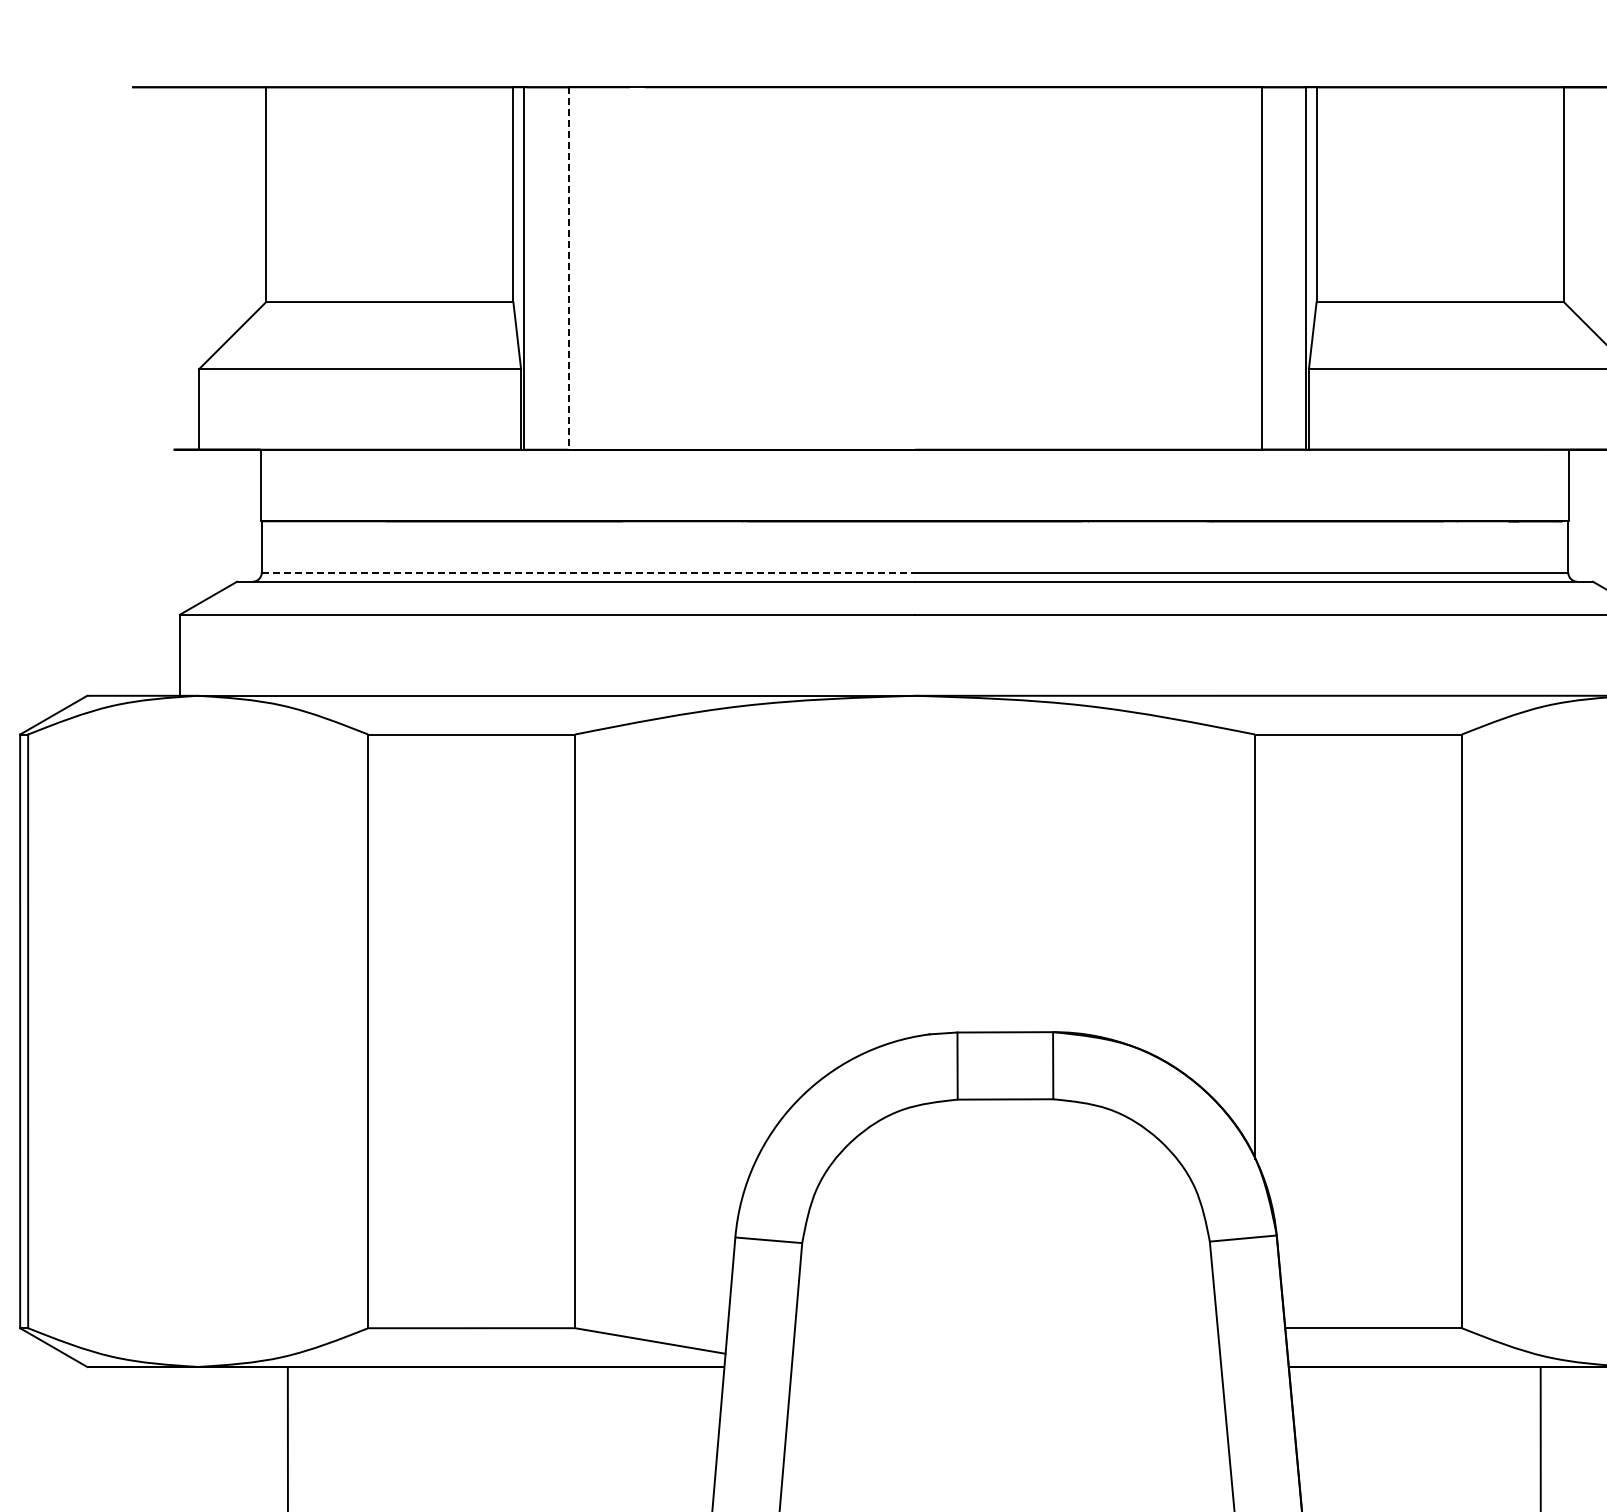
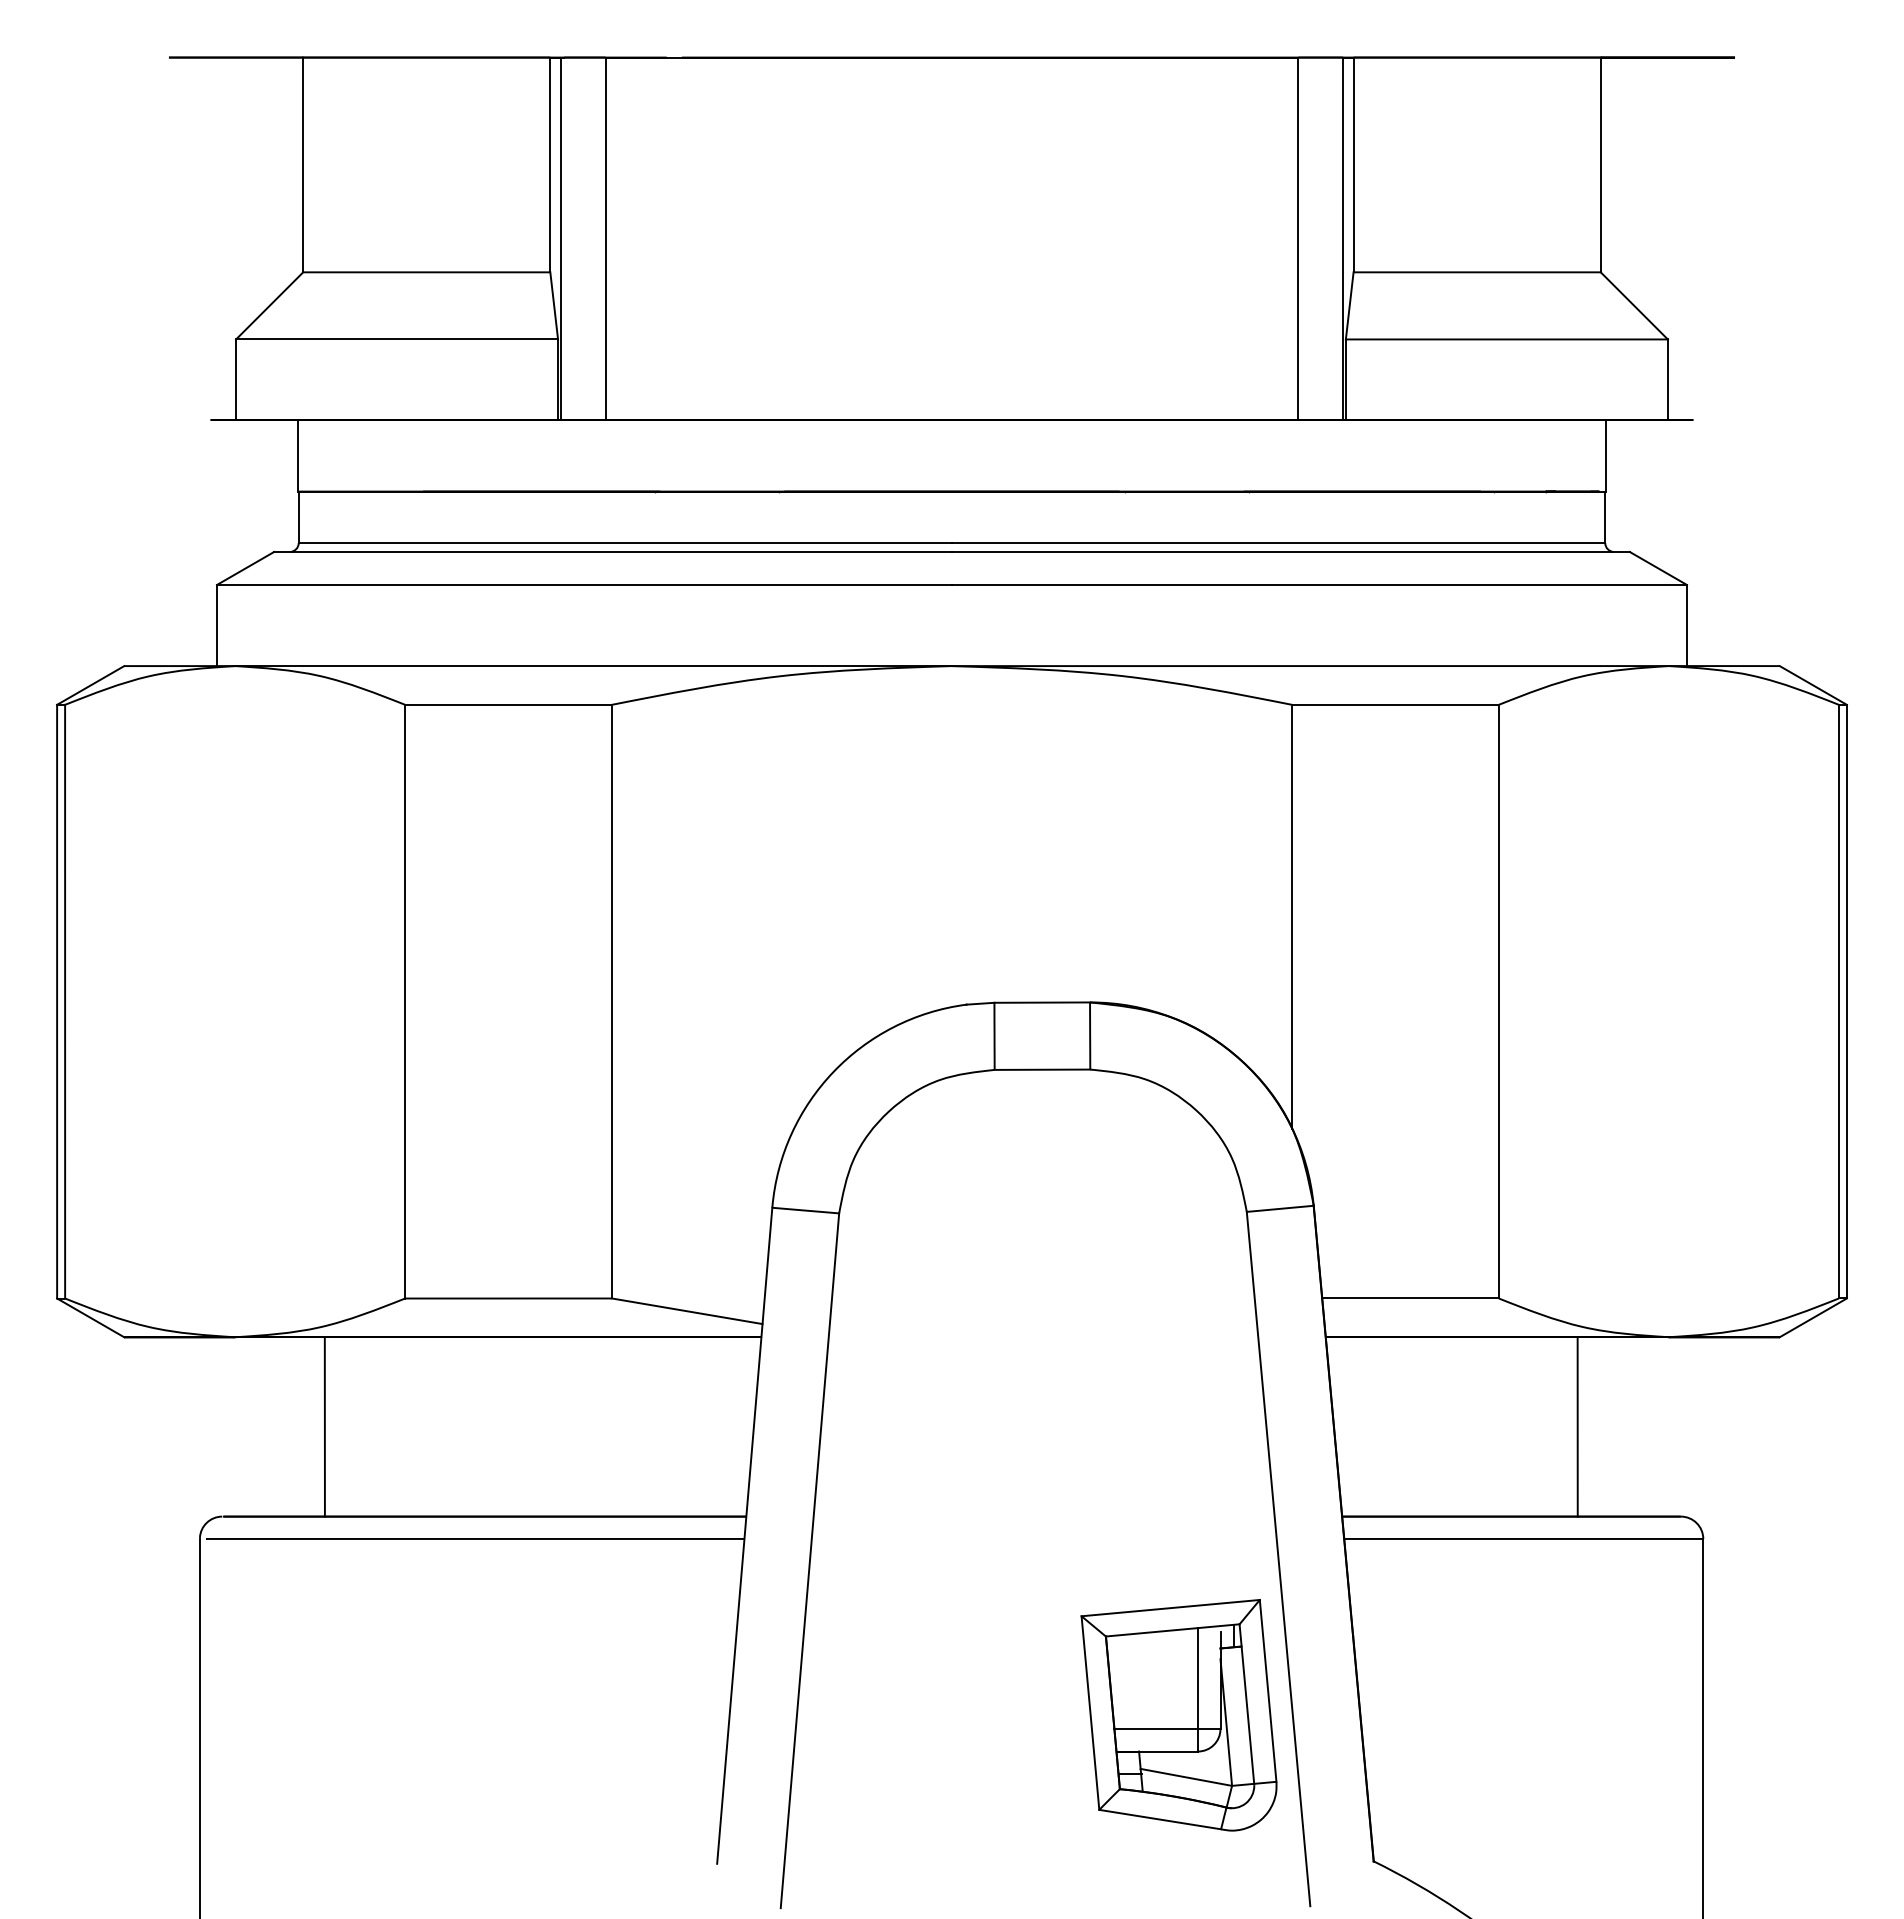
line: (568, 269) -> (605, 239), dashed -> solid
line: (588, 573) -> (625, 543), dashed -> solid

